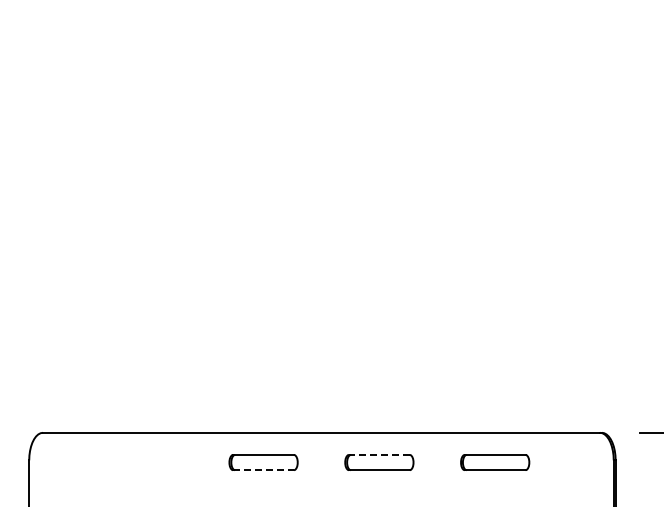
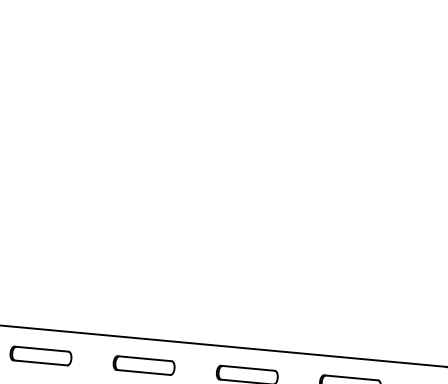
line: (378, 454) -> (247, 367), dashed -> solid
part: (147, 462) -> (40, 355), added
line: (264, 470) -> (144, 372), dashed -> solid

